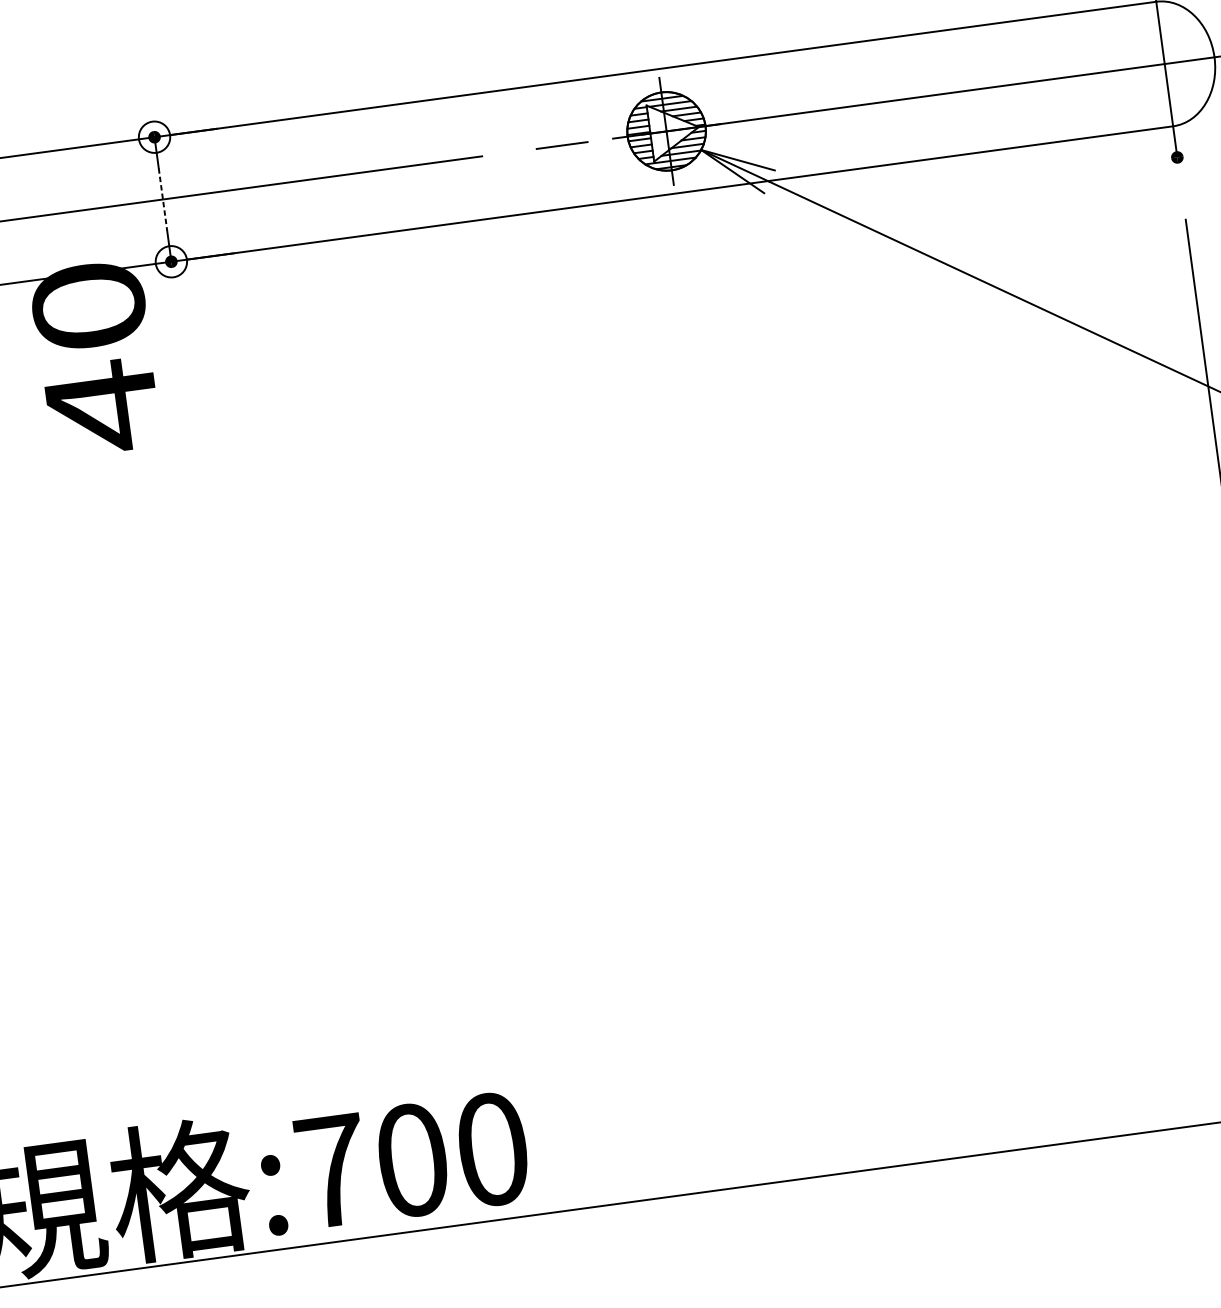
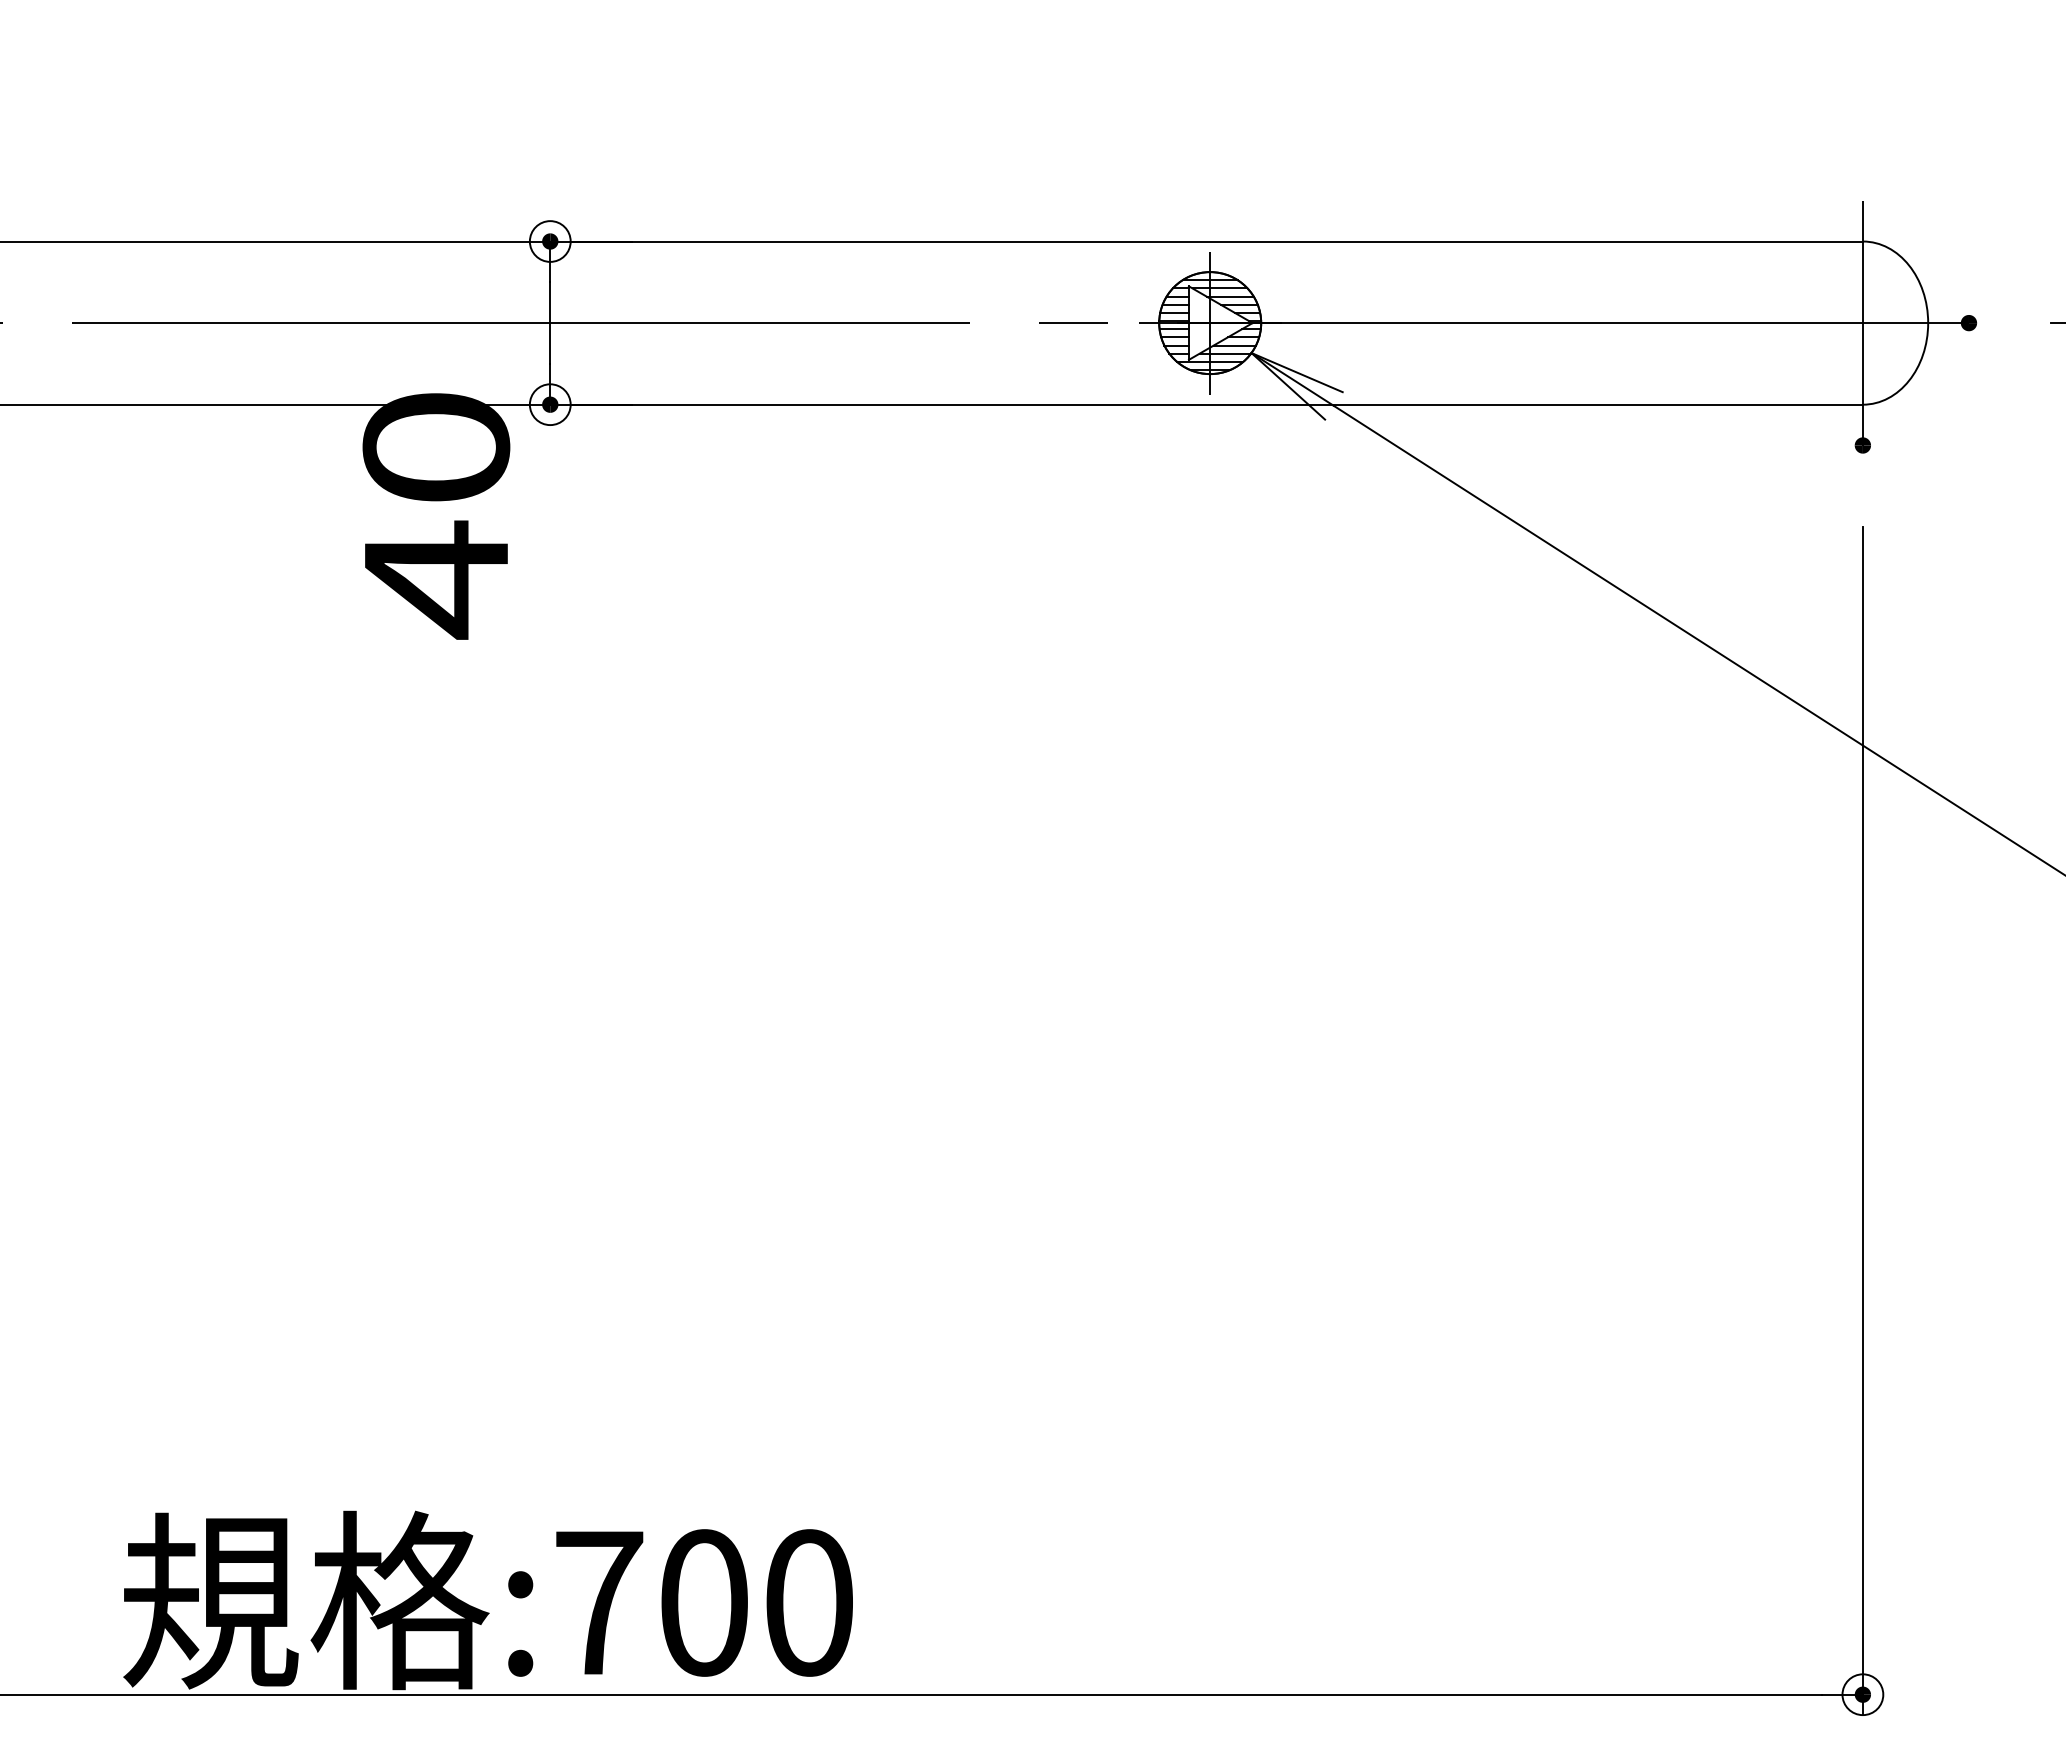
line: (163, 199) -> (550, 323), dashed -> solid

